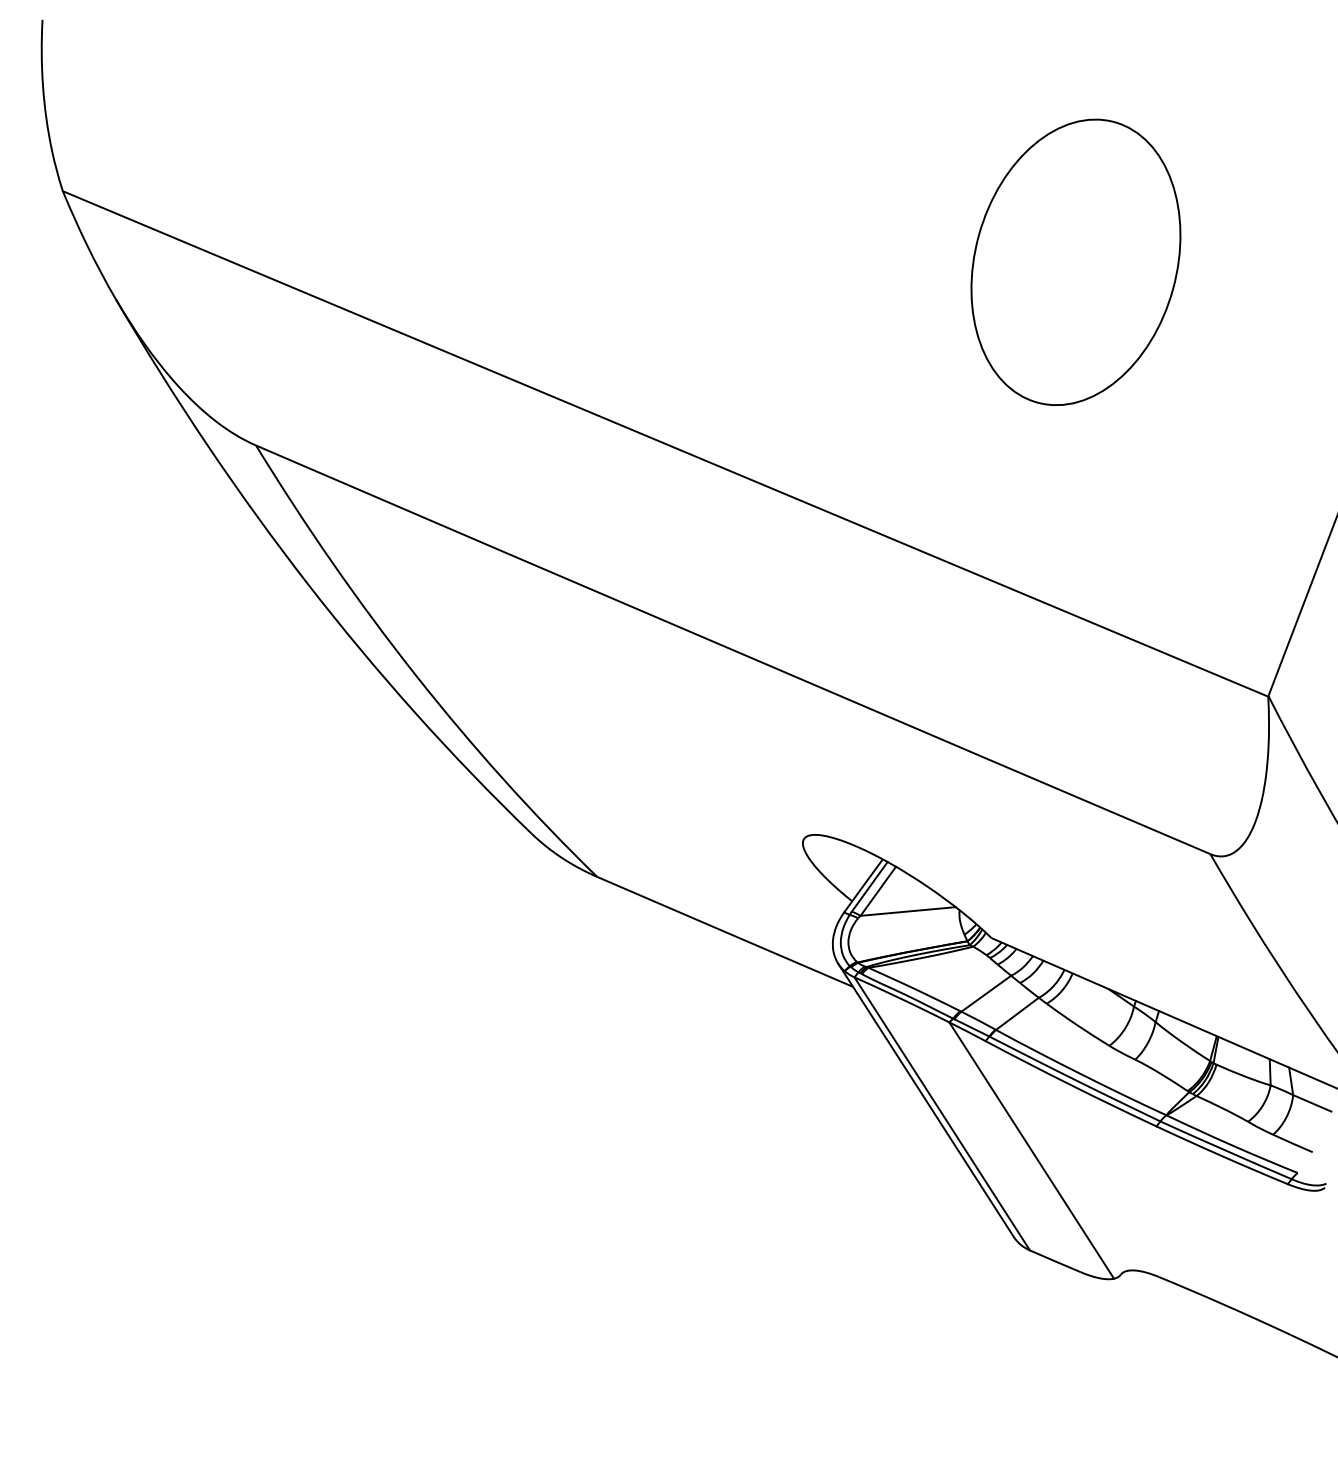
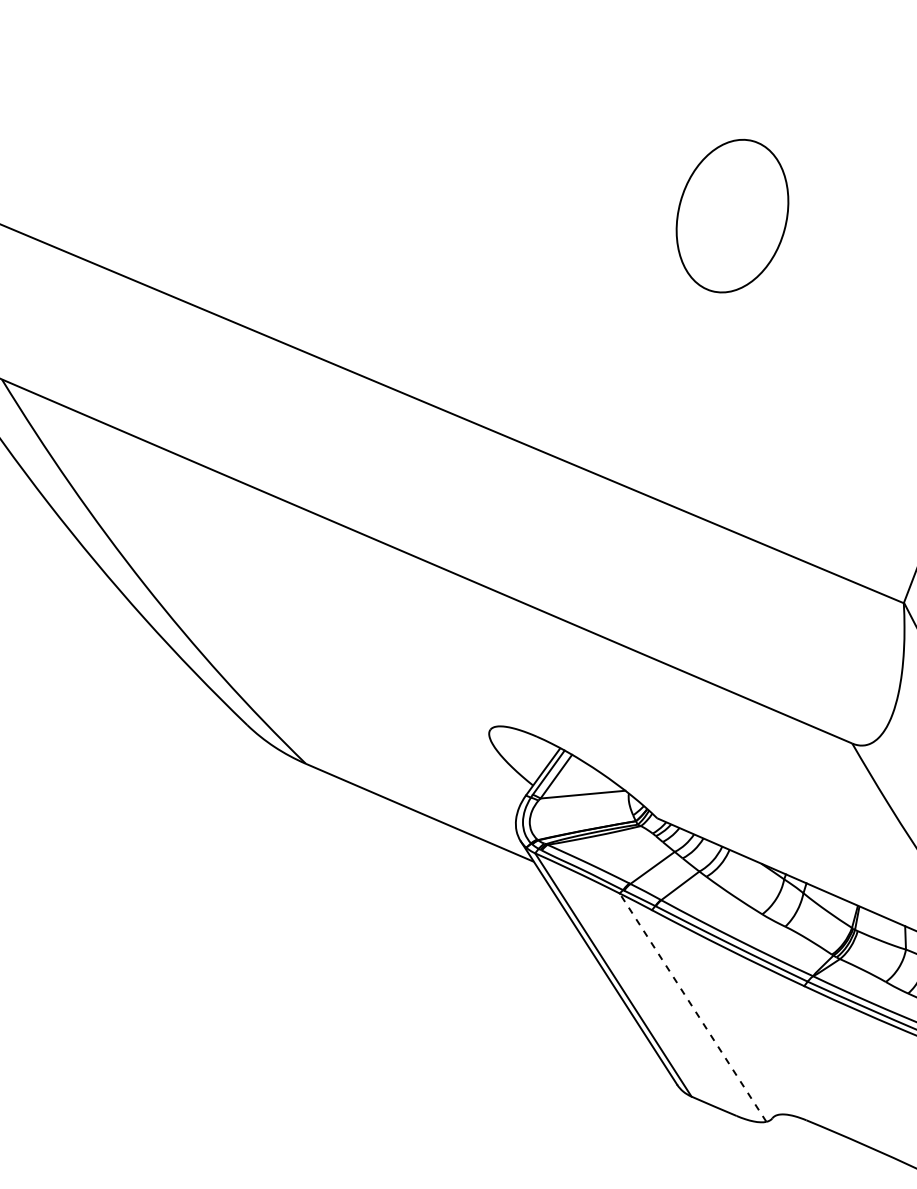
part: (1075, 261) -> (732, 215), size x0.6
line: (1031, 1150) -> (692, 1007), solid -> dashed

